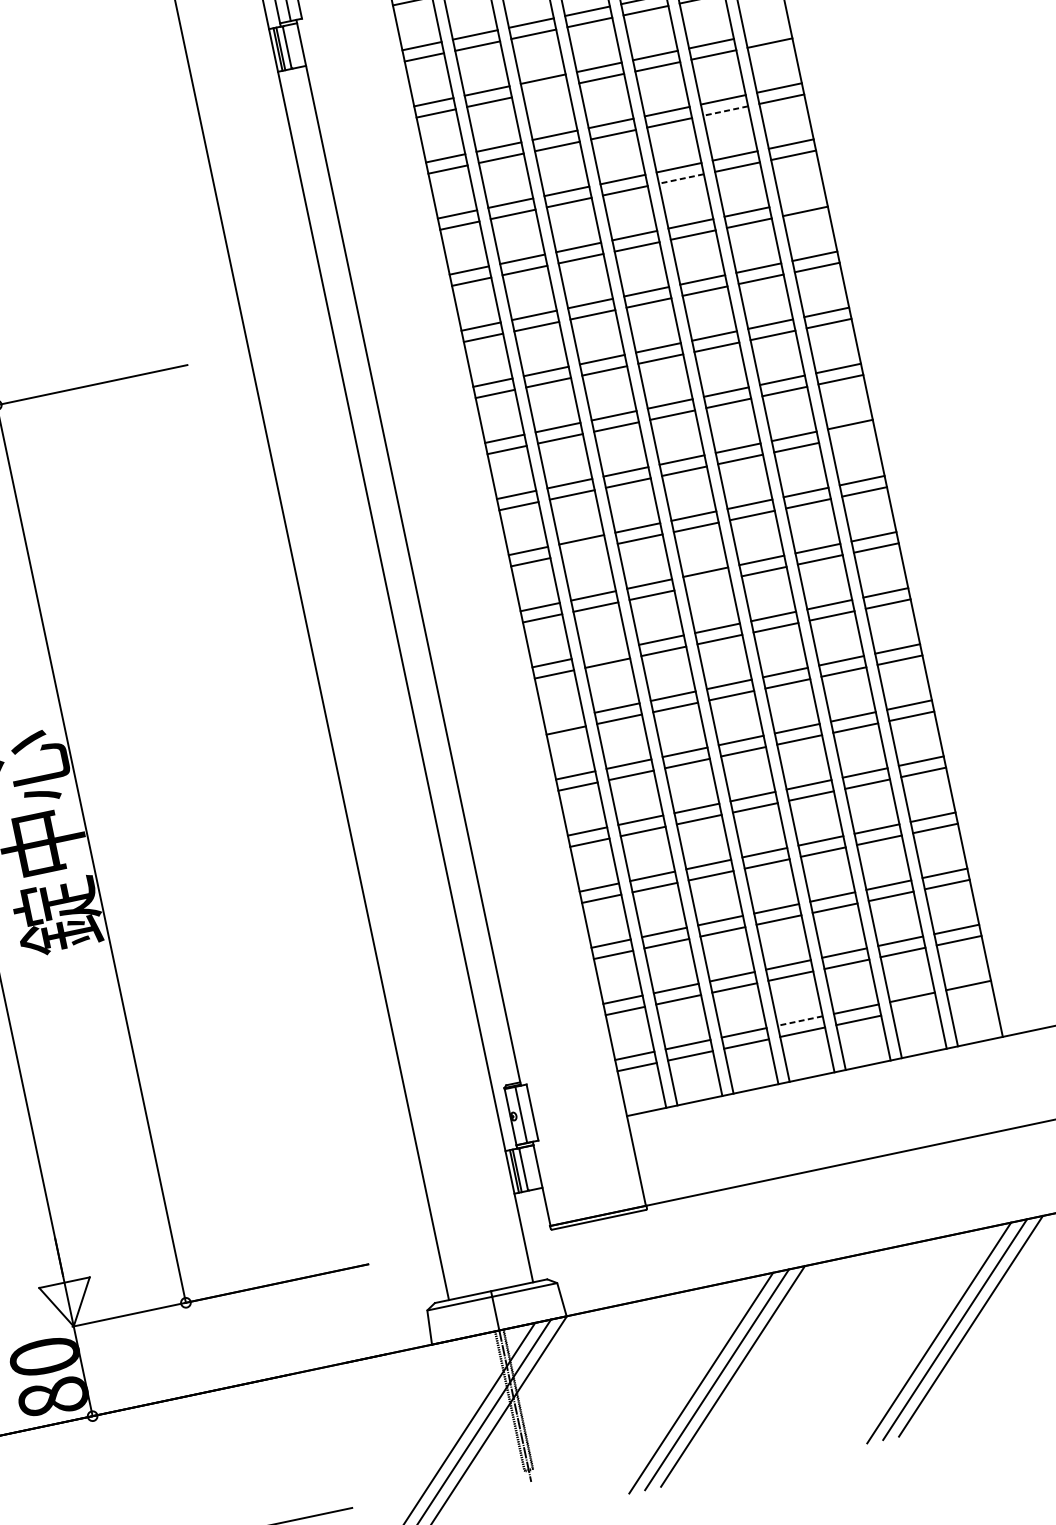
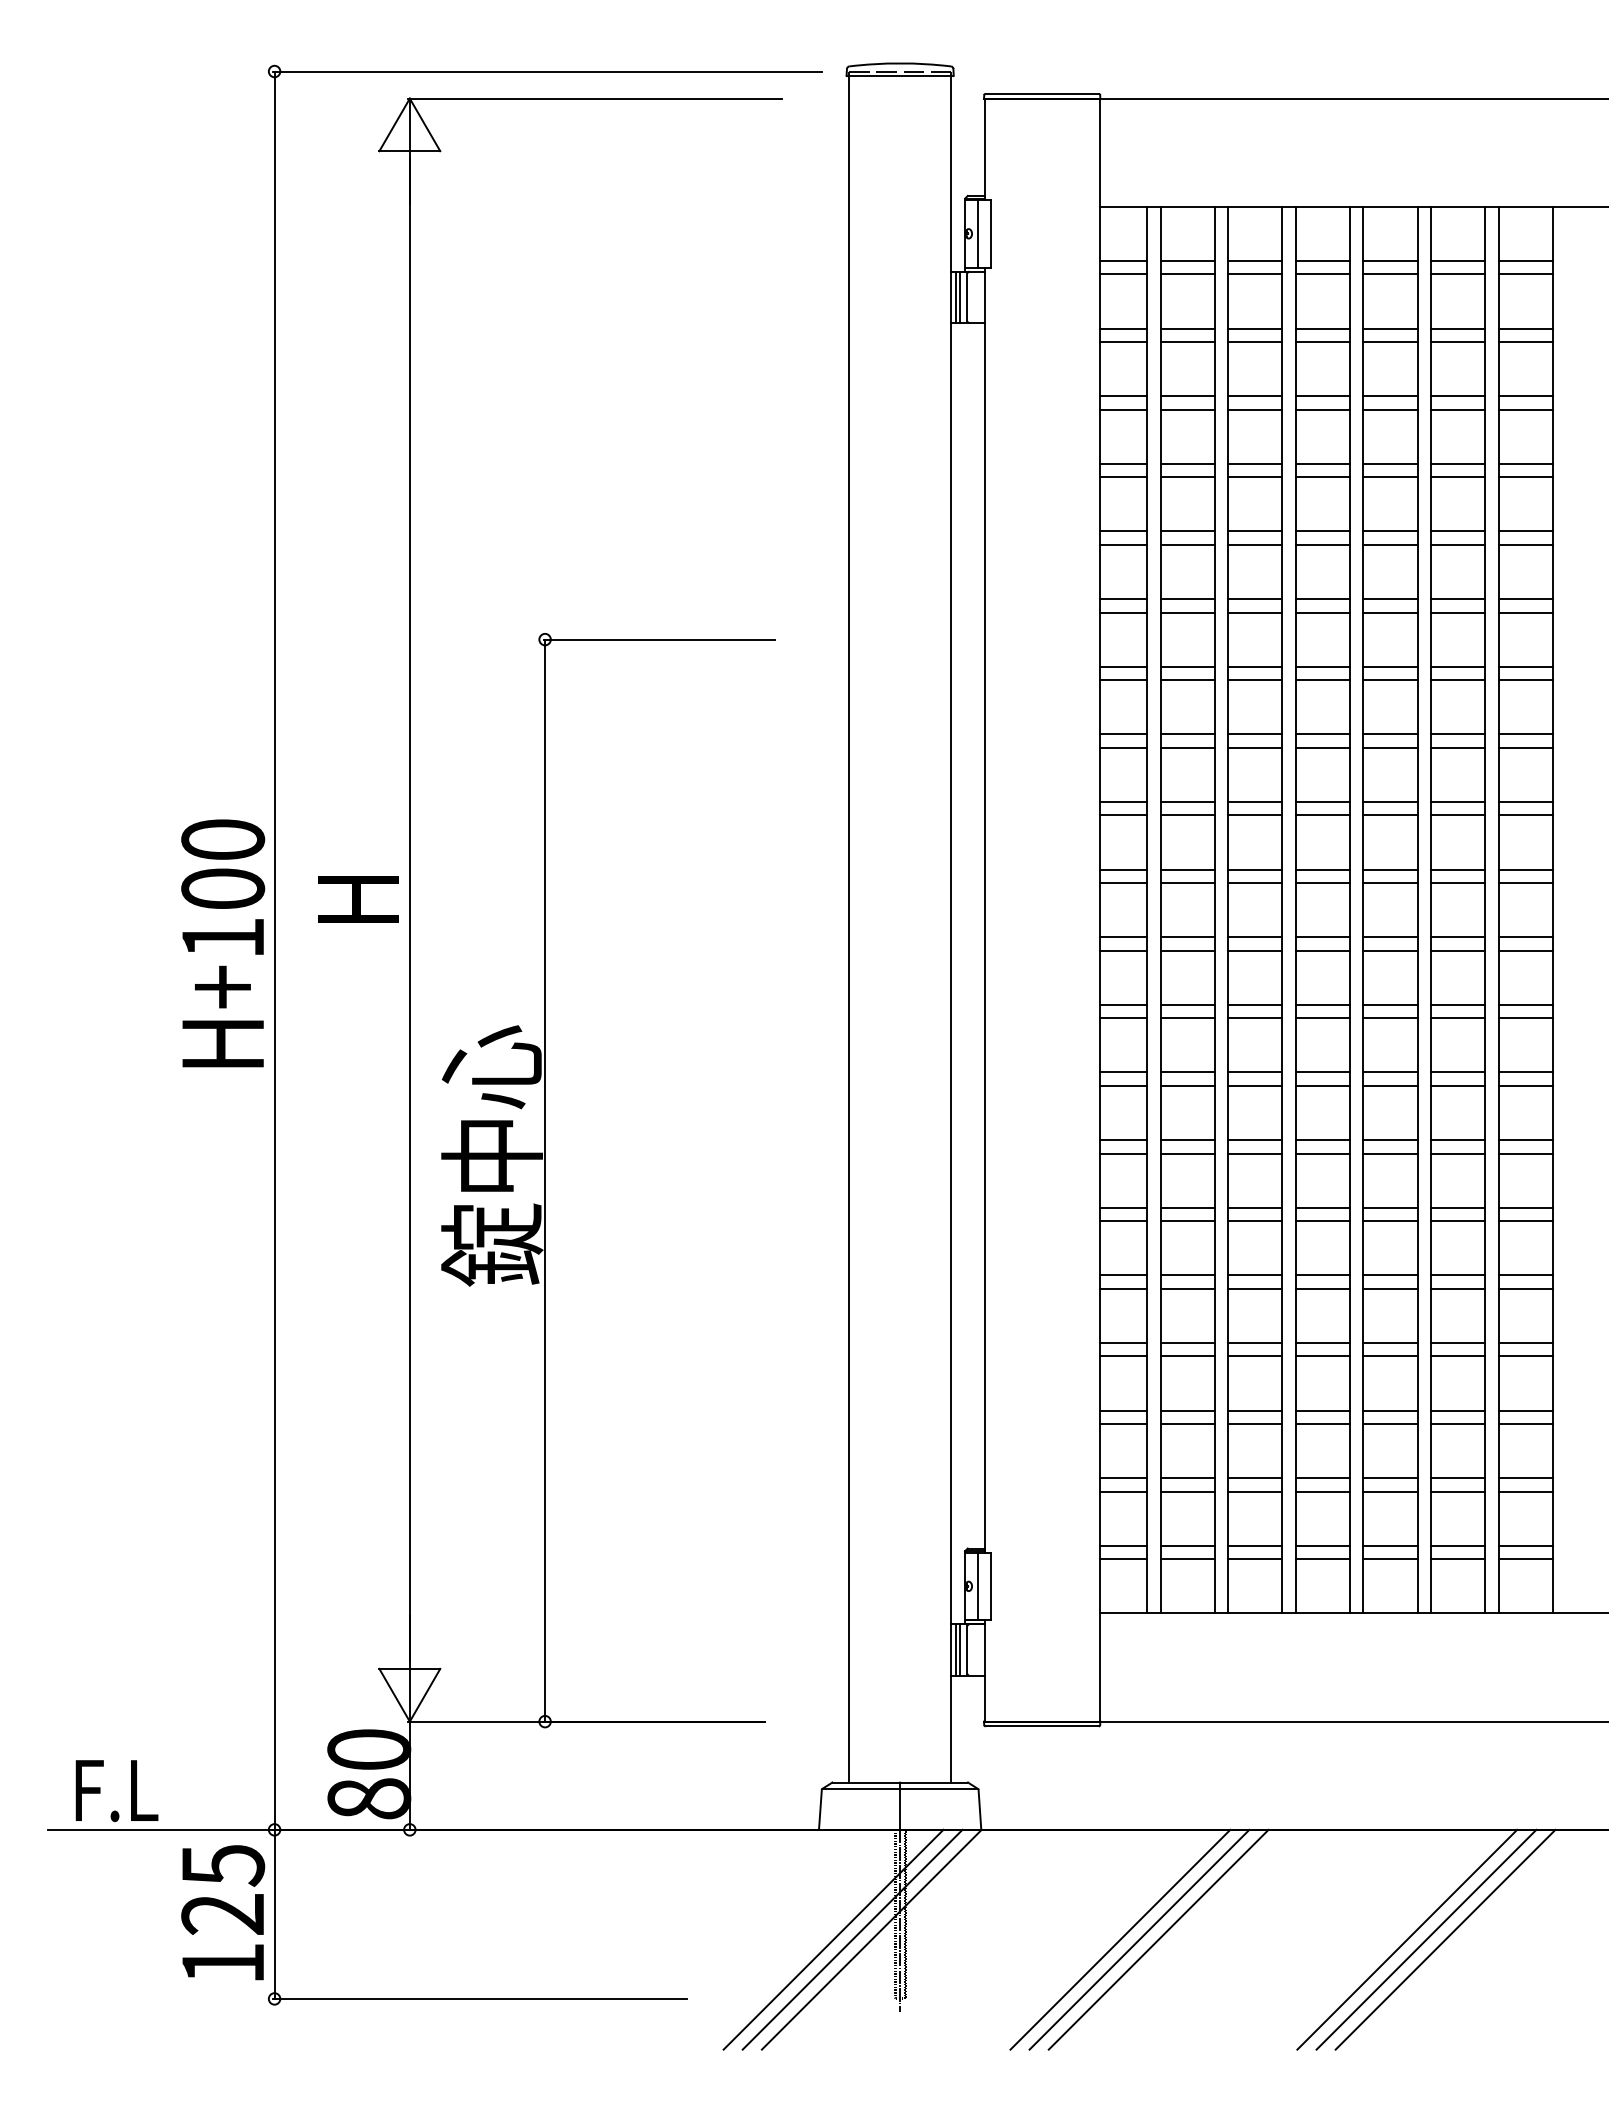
line: (767, 32) -> (1525, 396), added
line: (545, 90) -> (1255, 409), added
line: (725, 111) -> (1457, 477), dashed -> solid
line: (680, 178) -> (1389, 544), dashed -> solid
line: (803, 200) -> (1525, 599), added
line: (852, 436) -> (1525, 883), added
line: (583, 550) -> (1187, 950), added
line: (707, 583) -> (1322, 1018), added
line: (605, 652) -> (1187, 1072), added
line: (563, 719) -> (1122, 1140), added
line: (970, 996) -> (1525, 1559), added
line: (915, 1008) -> (1458, 1559), added
line: (799, 1020) -> (1322, 1545), dashed -> solid

